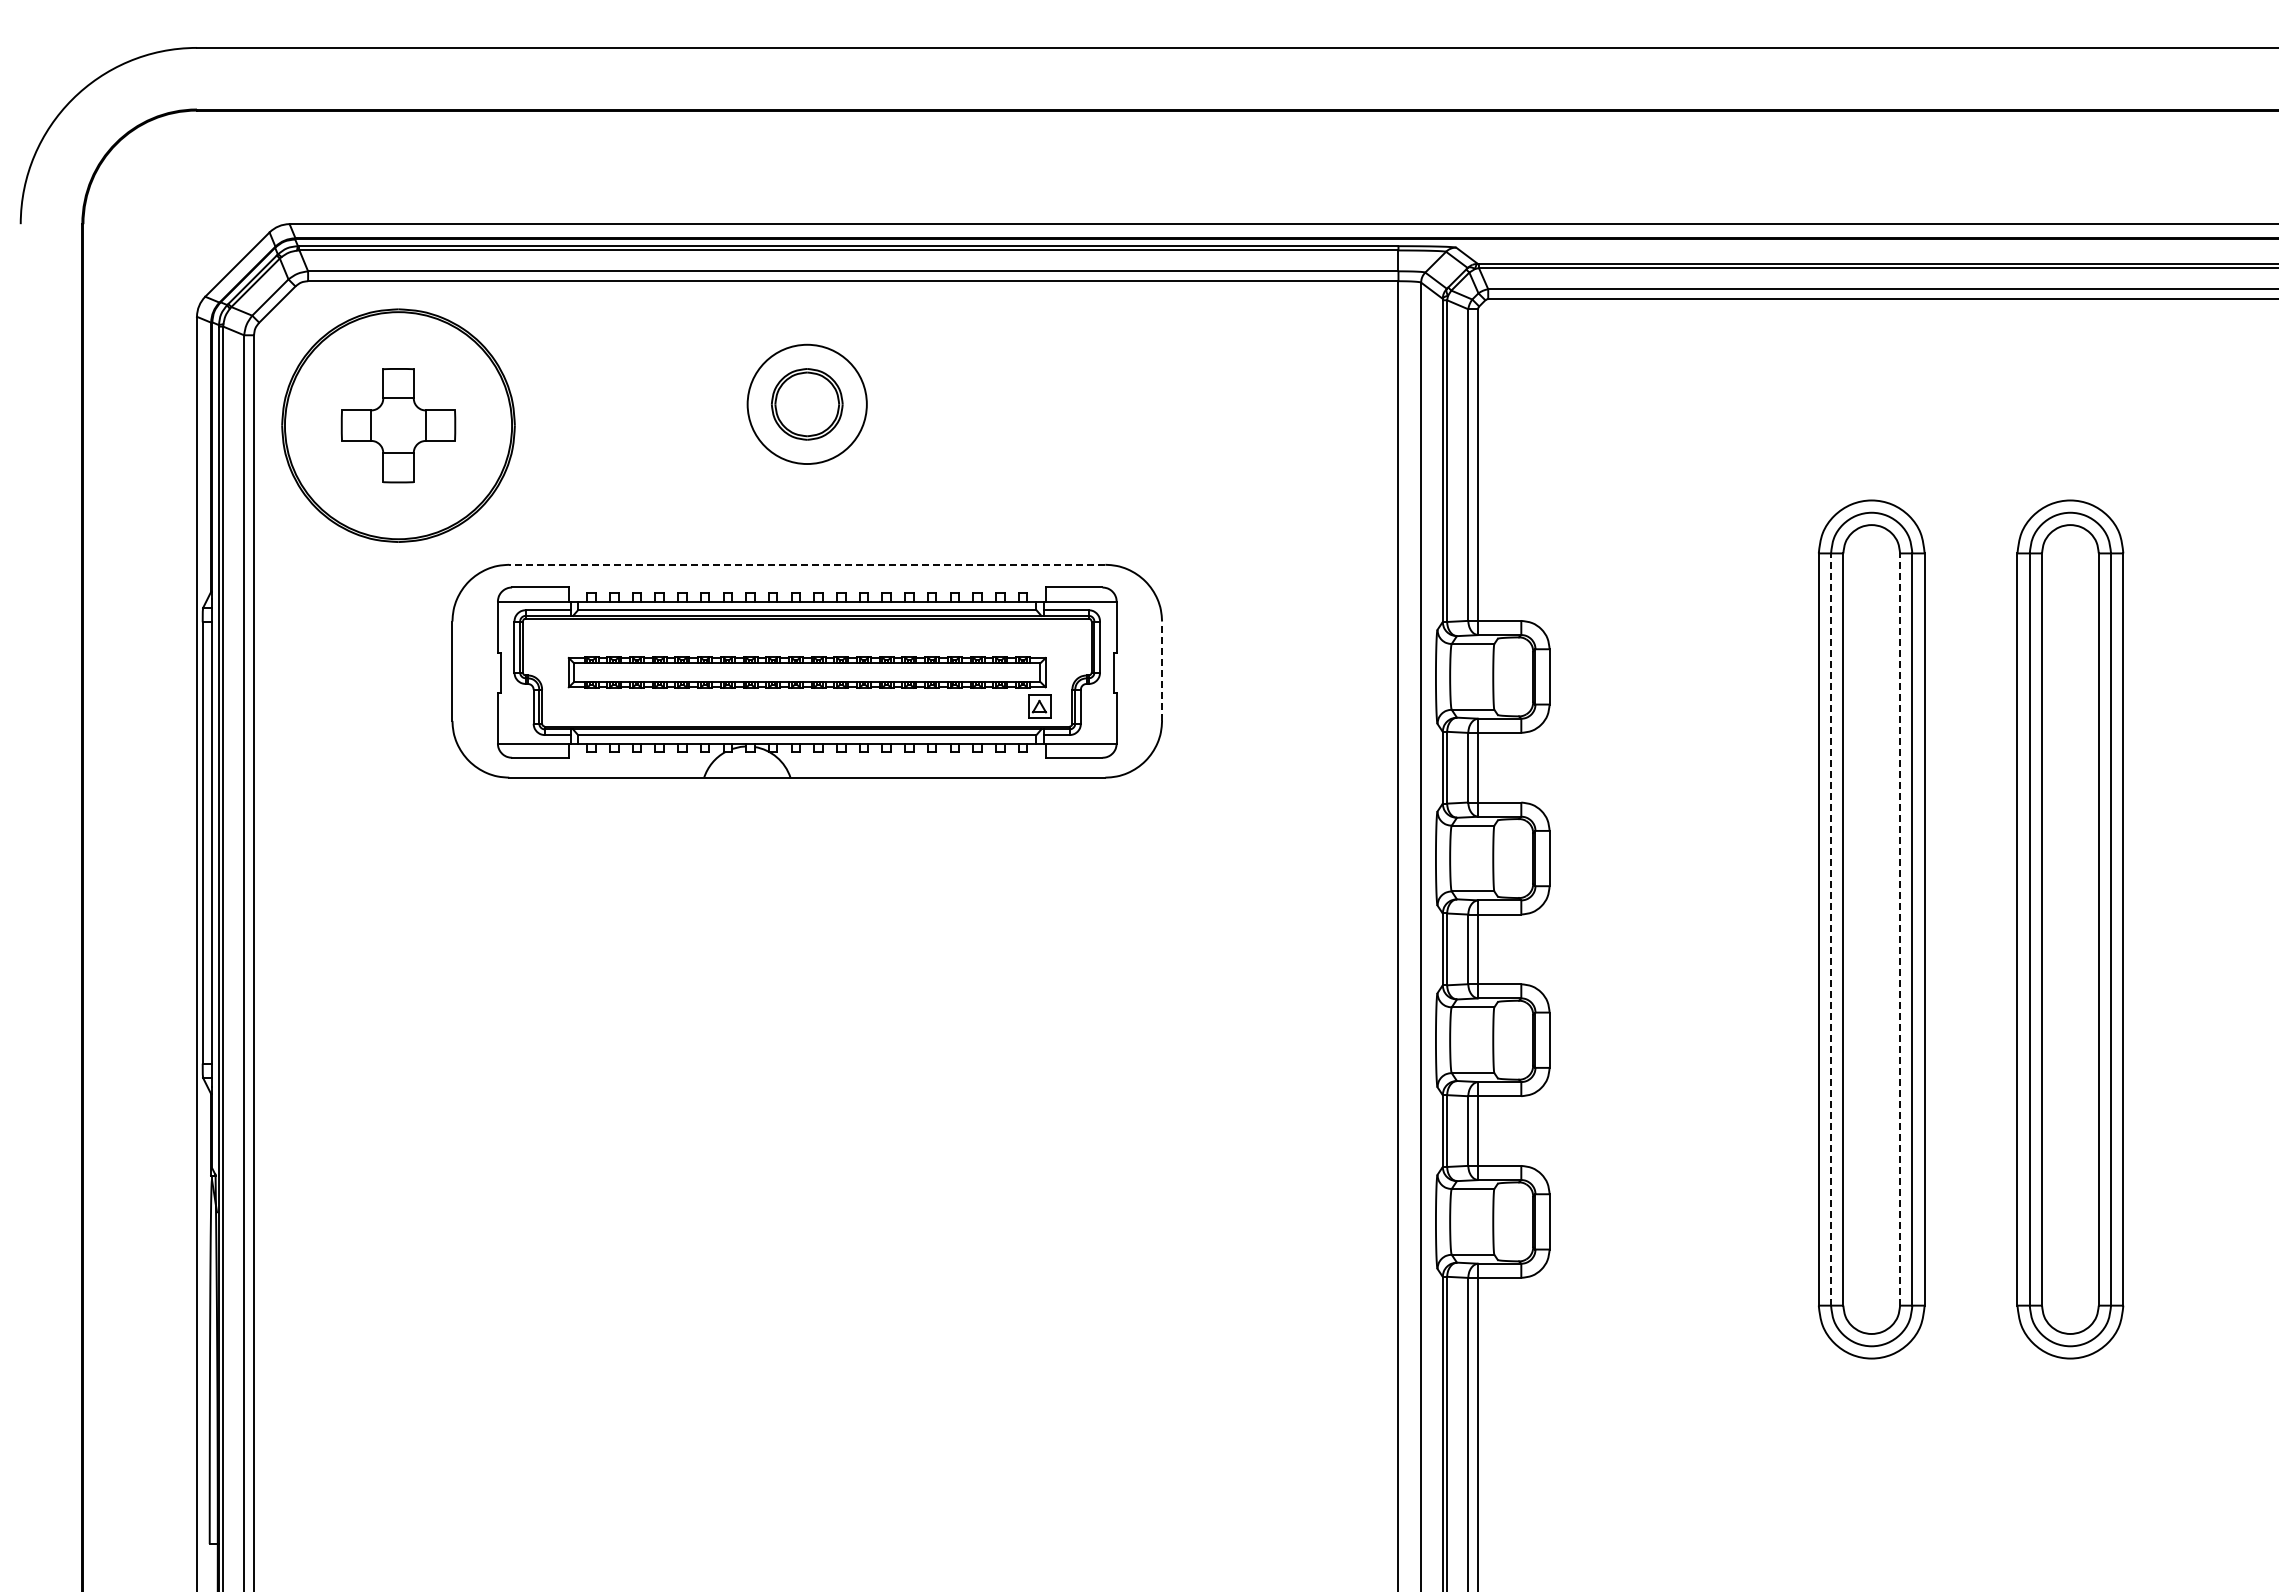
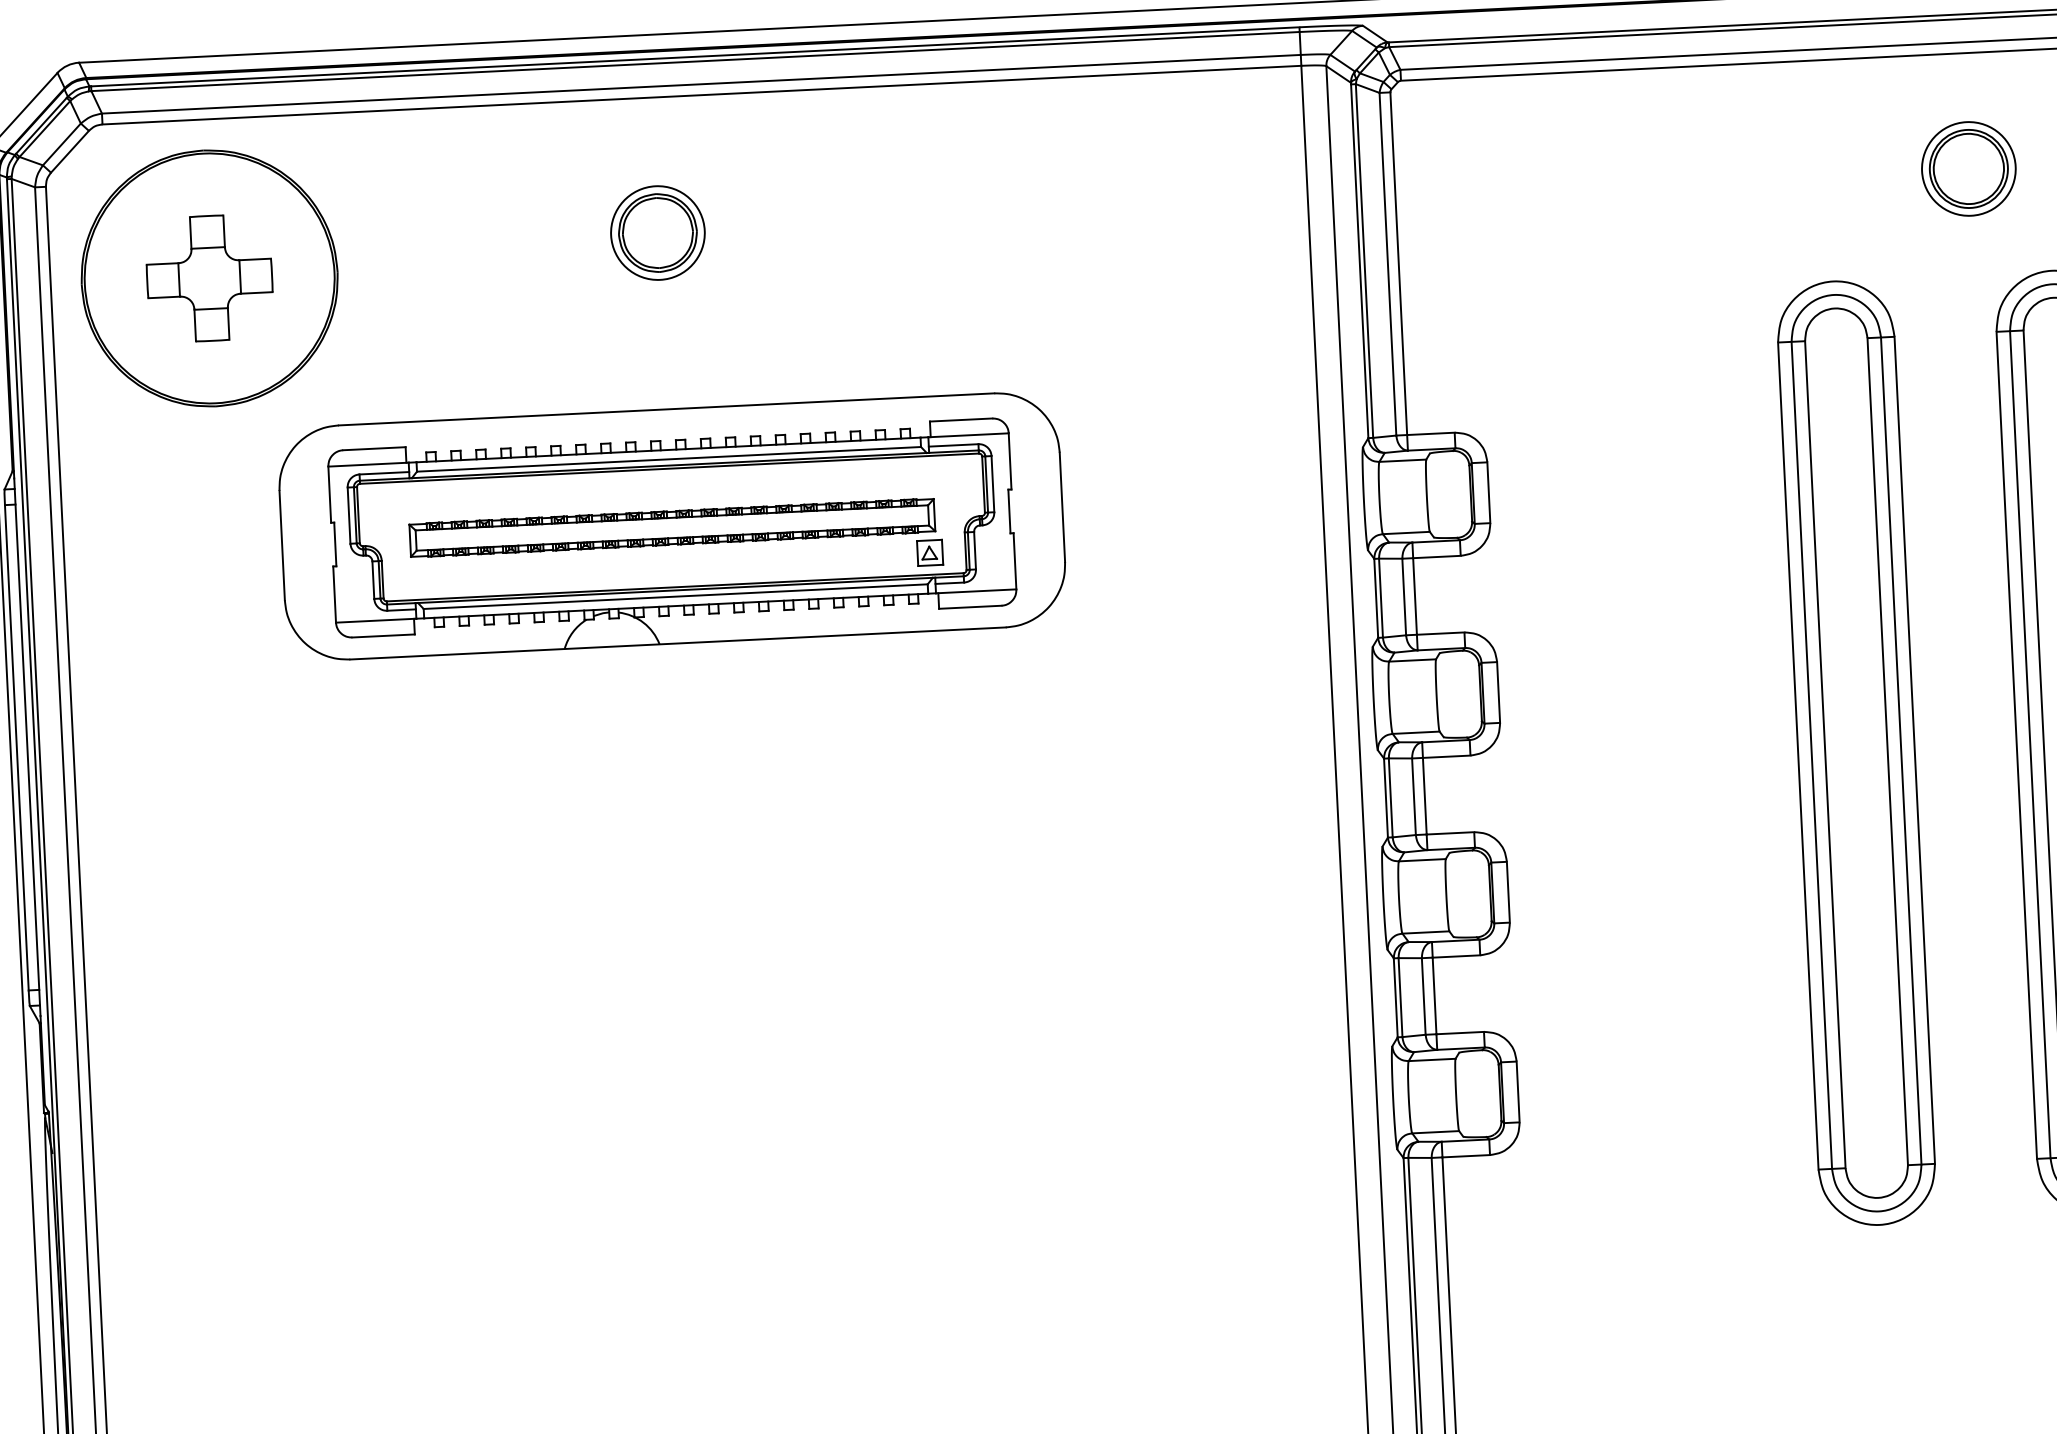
circle: (806, 403) -> (657, 232), size x0.71
part: (1999, 403) -> (1968, 167), added
line: (806, 564) -> (665, 409), dashed -> solid
line: (1162, 671) -> (1062, 507), dashed -> solid
line: (1831, 929) -> (1812, 755), dashed -> solid
line: (1900, 929) -> (1888, 751), dashed -> solid

